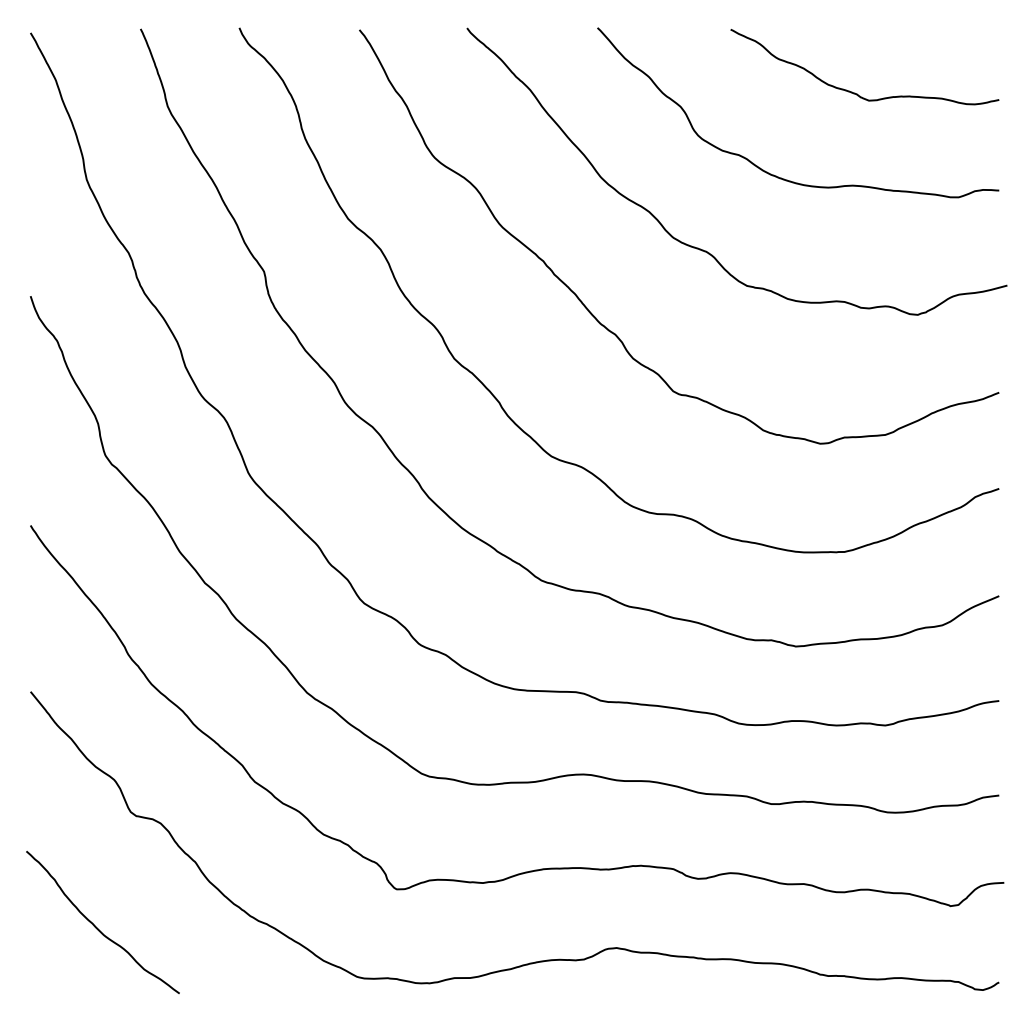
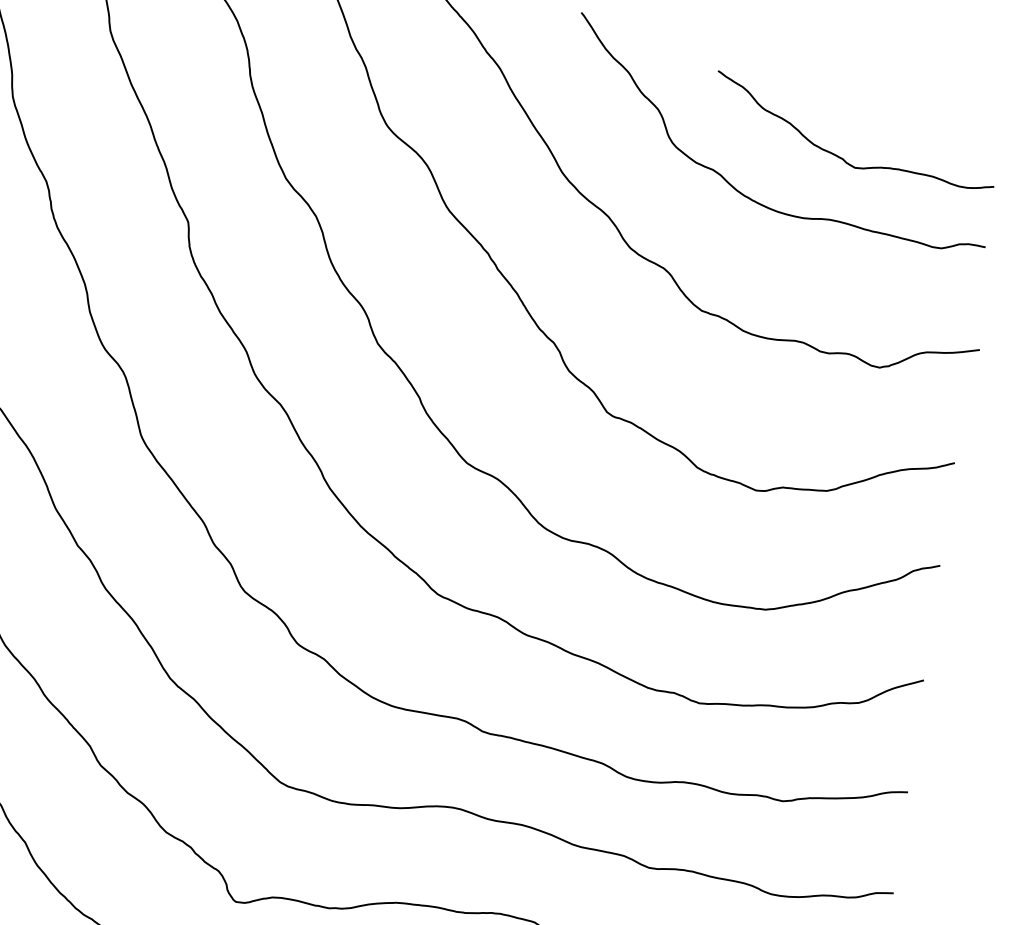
curve: (855, 92) -> (841, 157), moved

